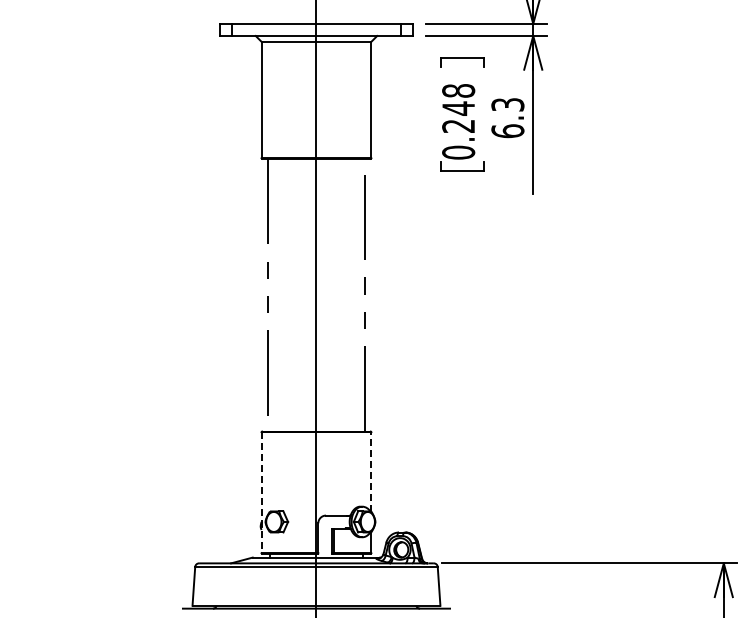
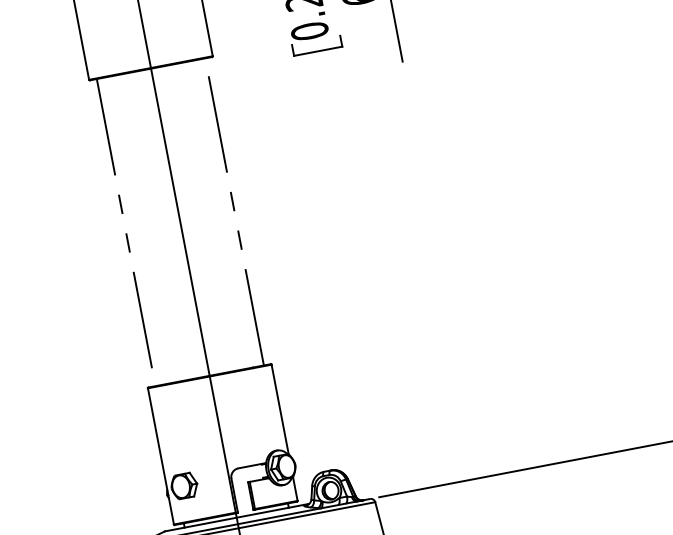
line: (371, 471) -> (280, 408), dashed -> solid
line: (261, 493) -> (161, 457), dashed -> solid

